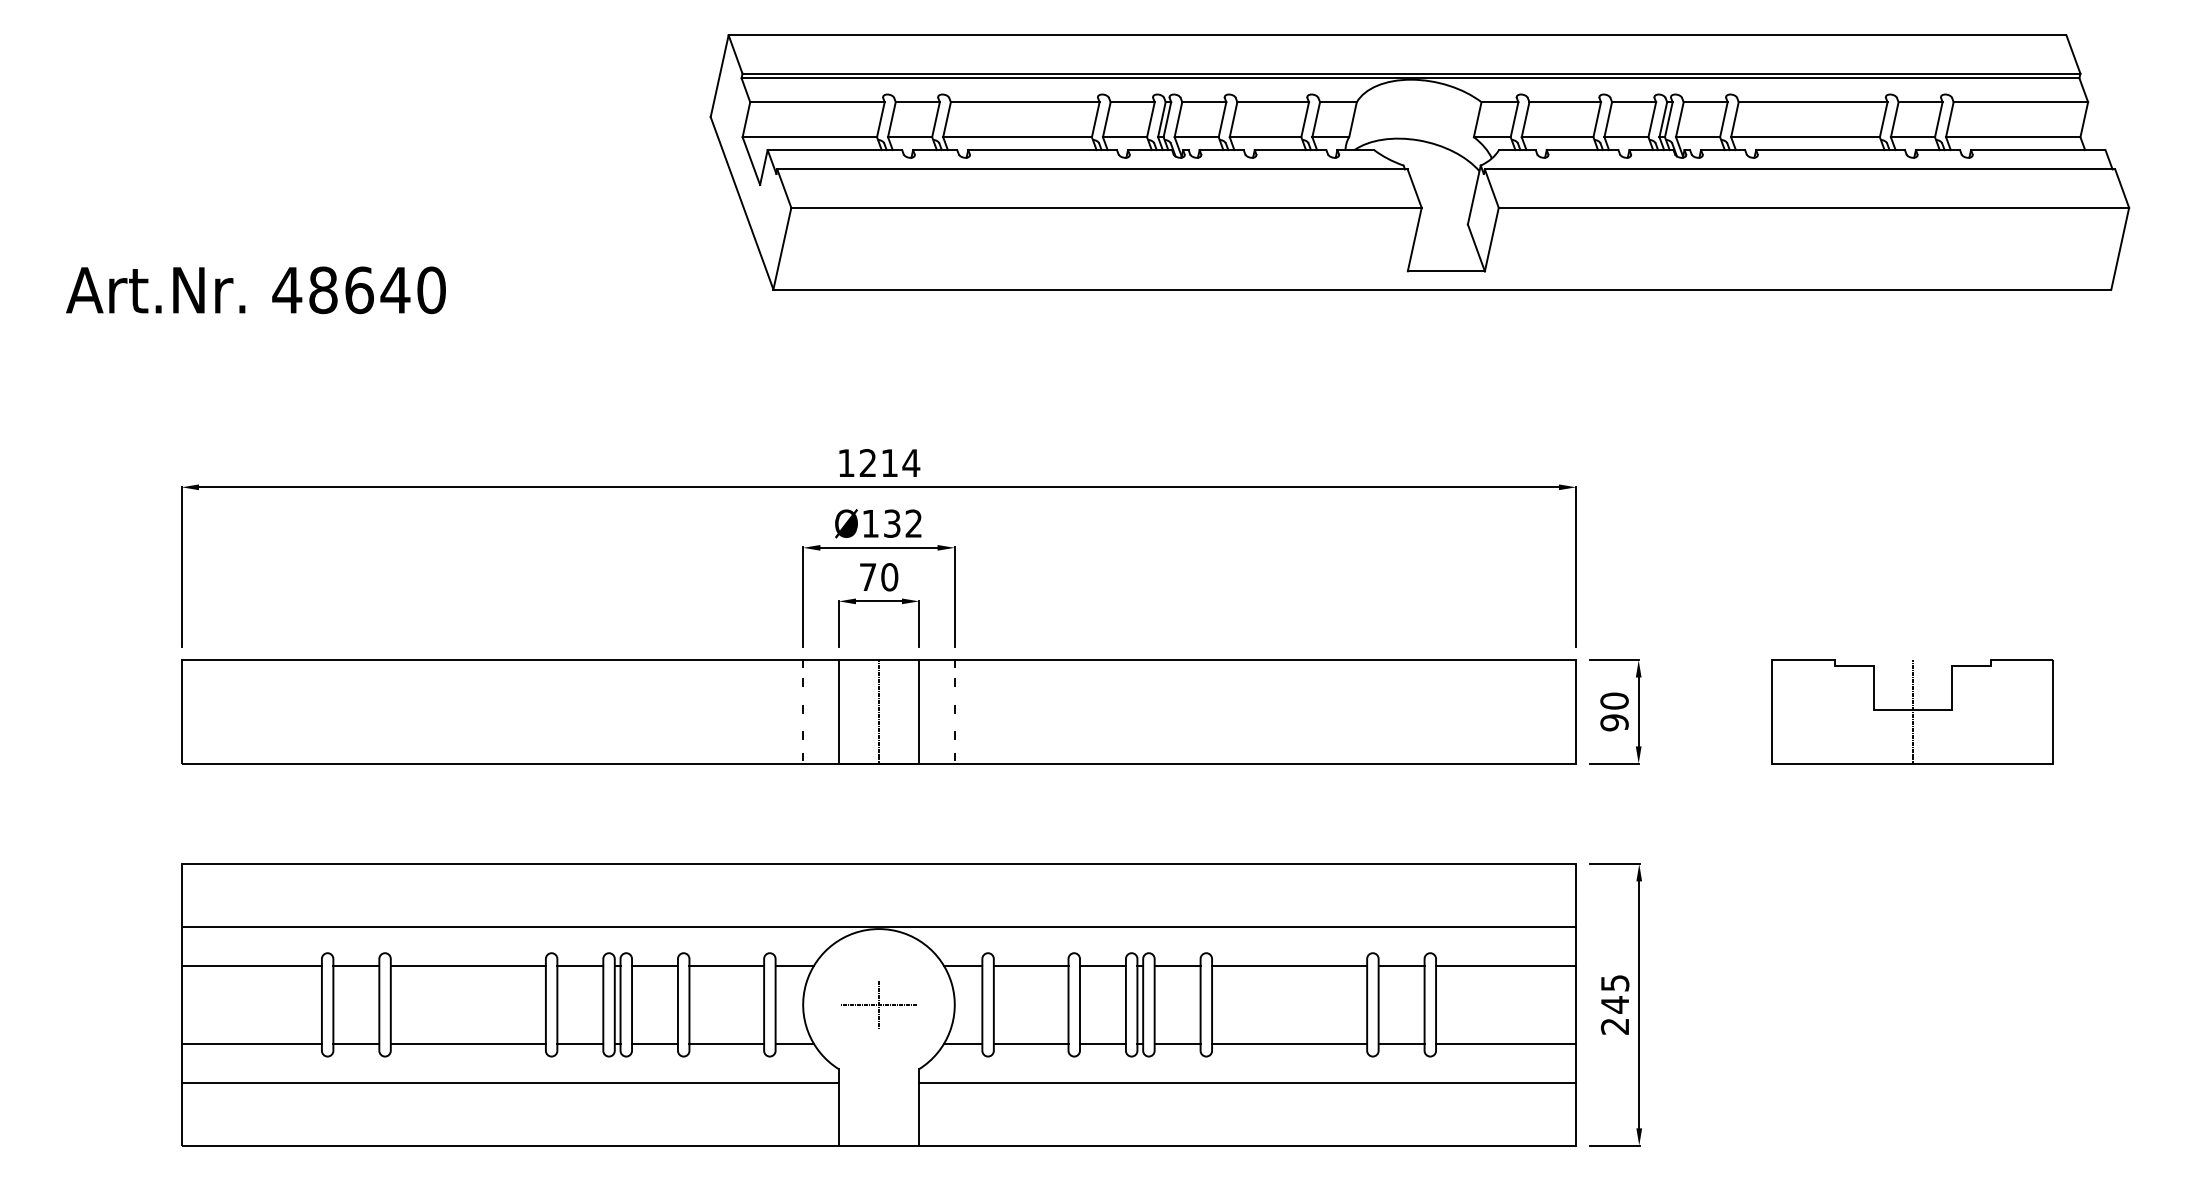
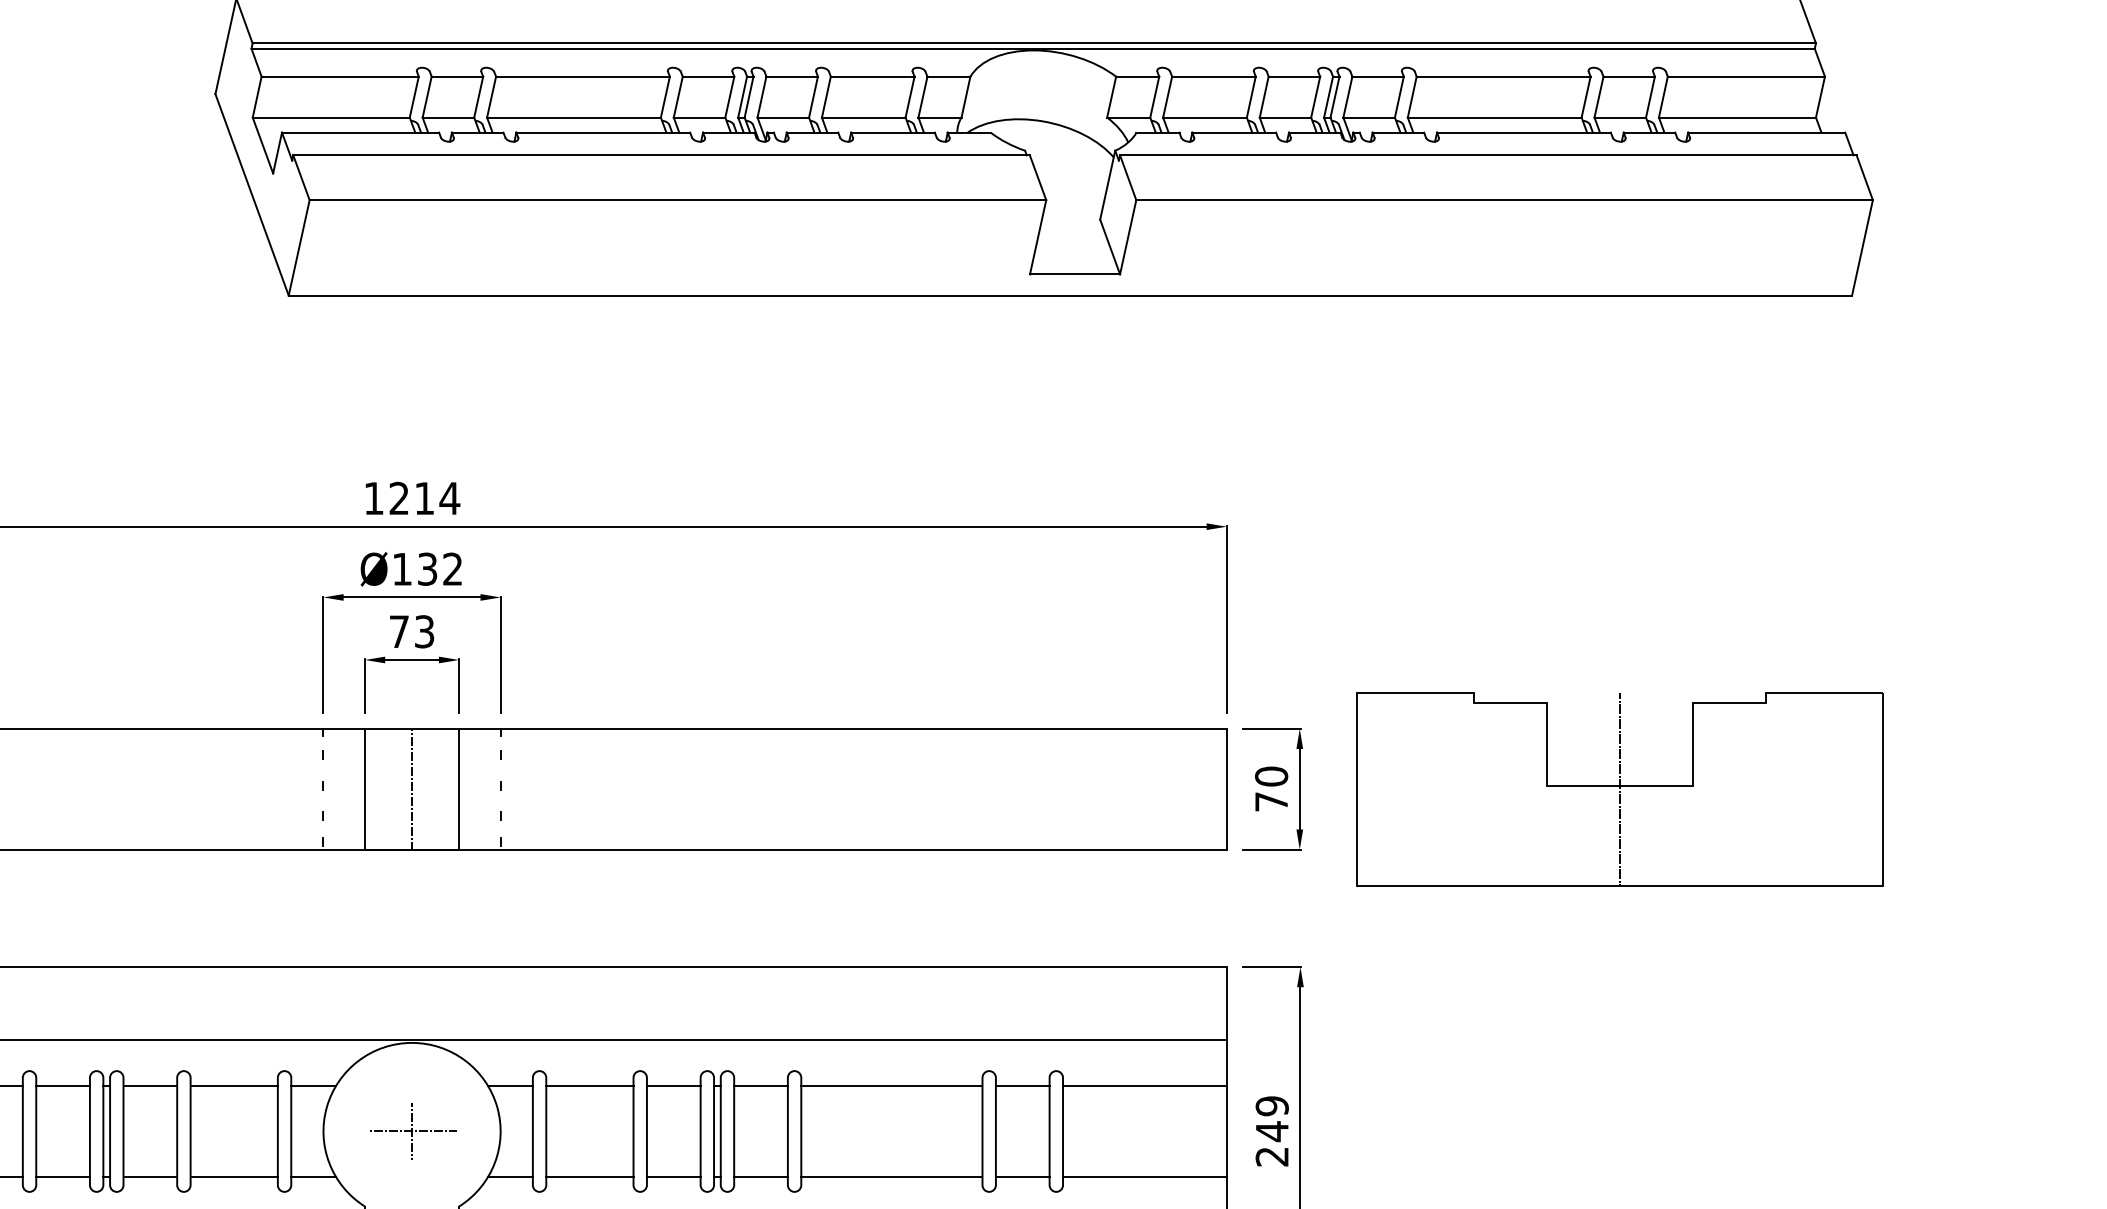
text: (889, 577) -> (424, 632), 70 -> 73
part: (1912, 711) -> (1619, 788), size x1.6
text: (1614, 722) -> (1271, 801), 90 -> 70
text: (1614, 982) -> (1271, 1105), 245 -> 249

